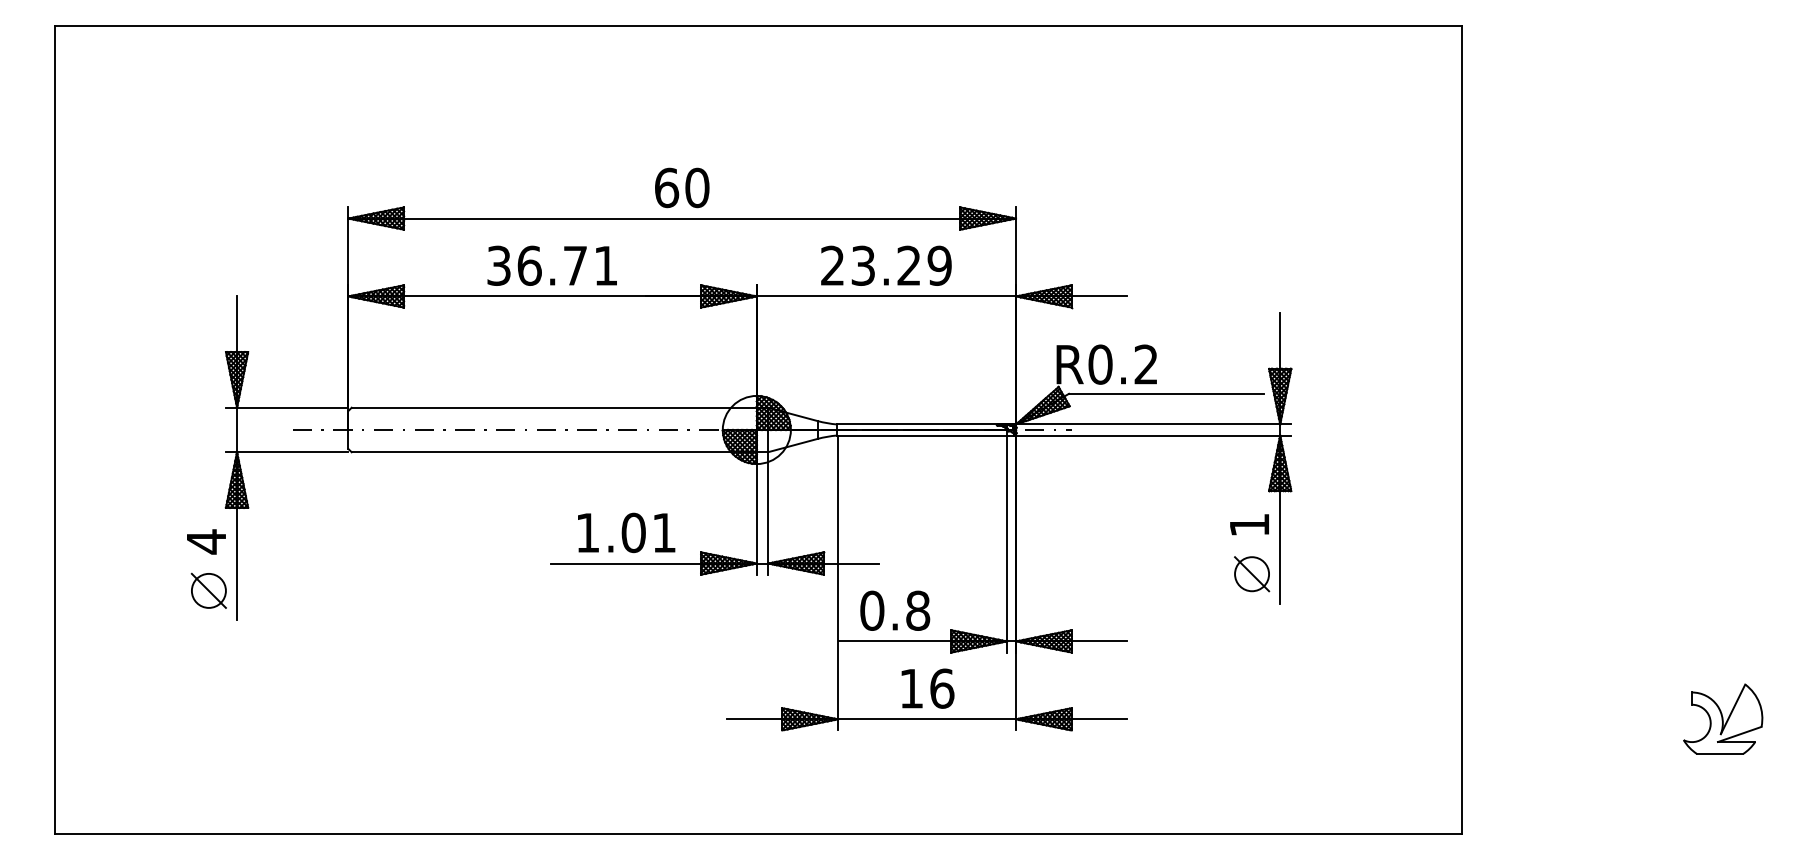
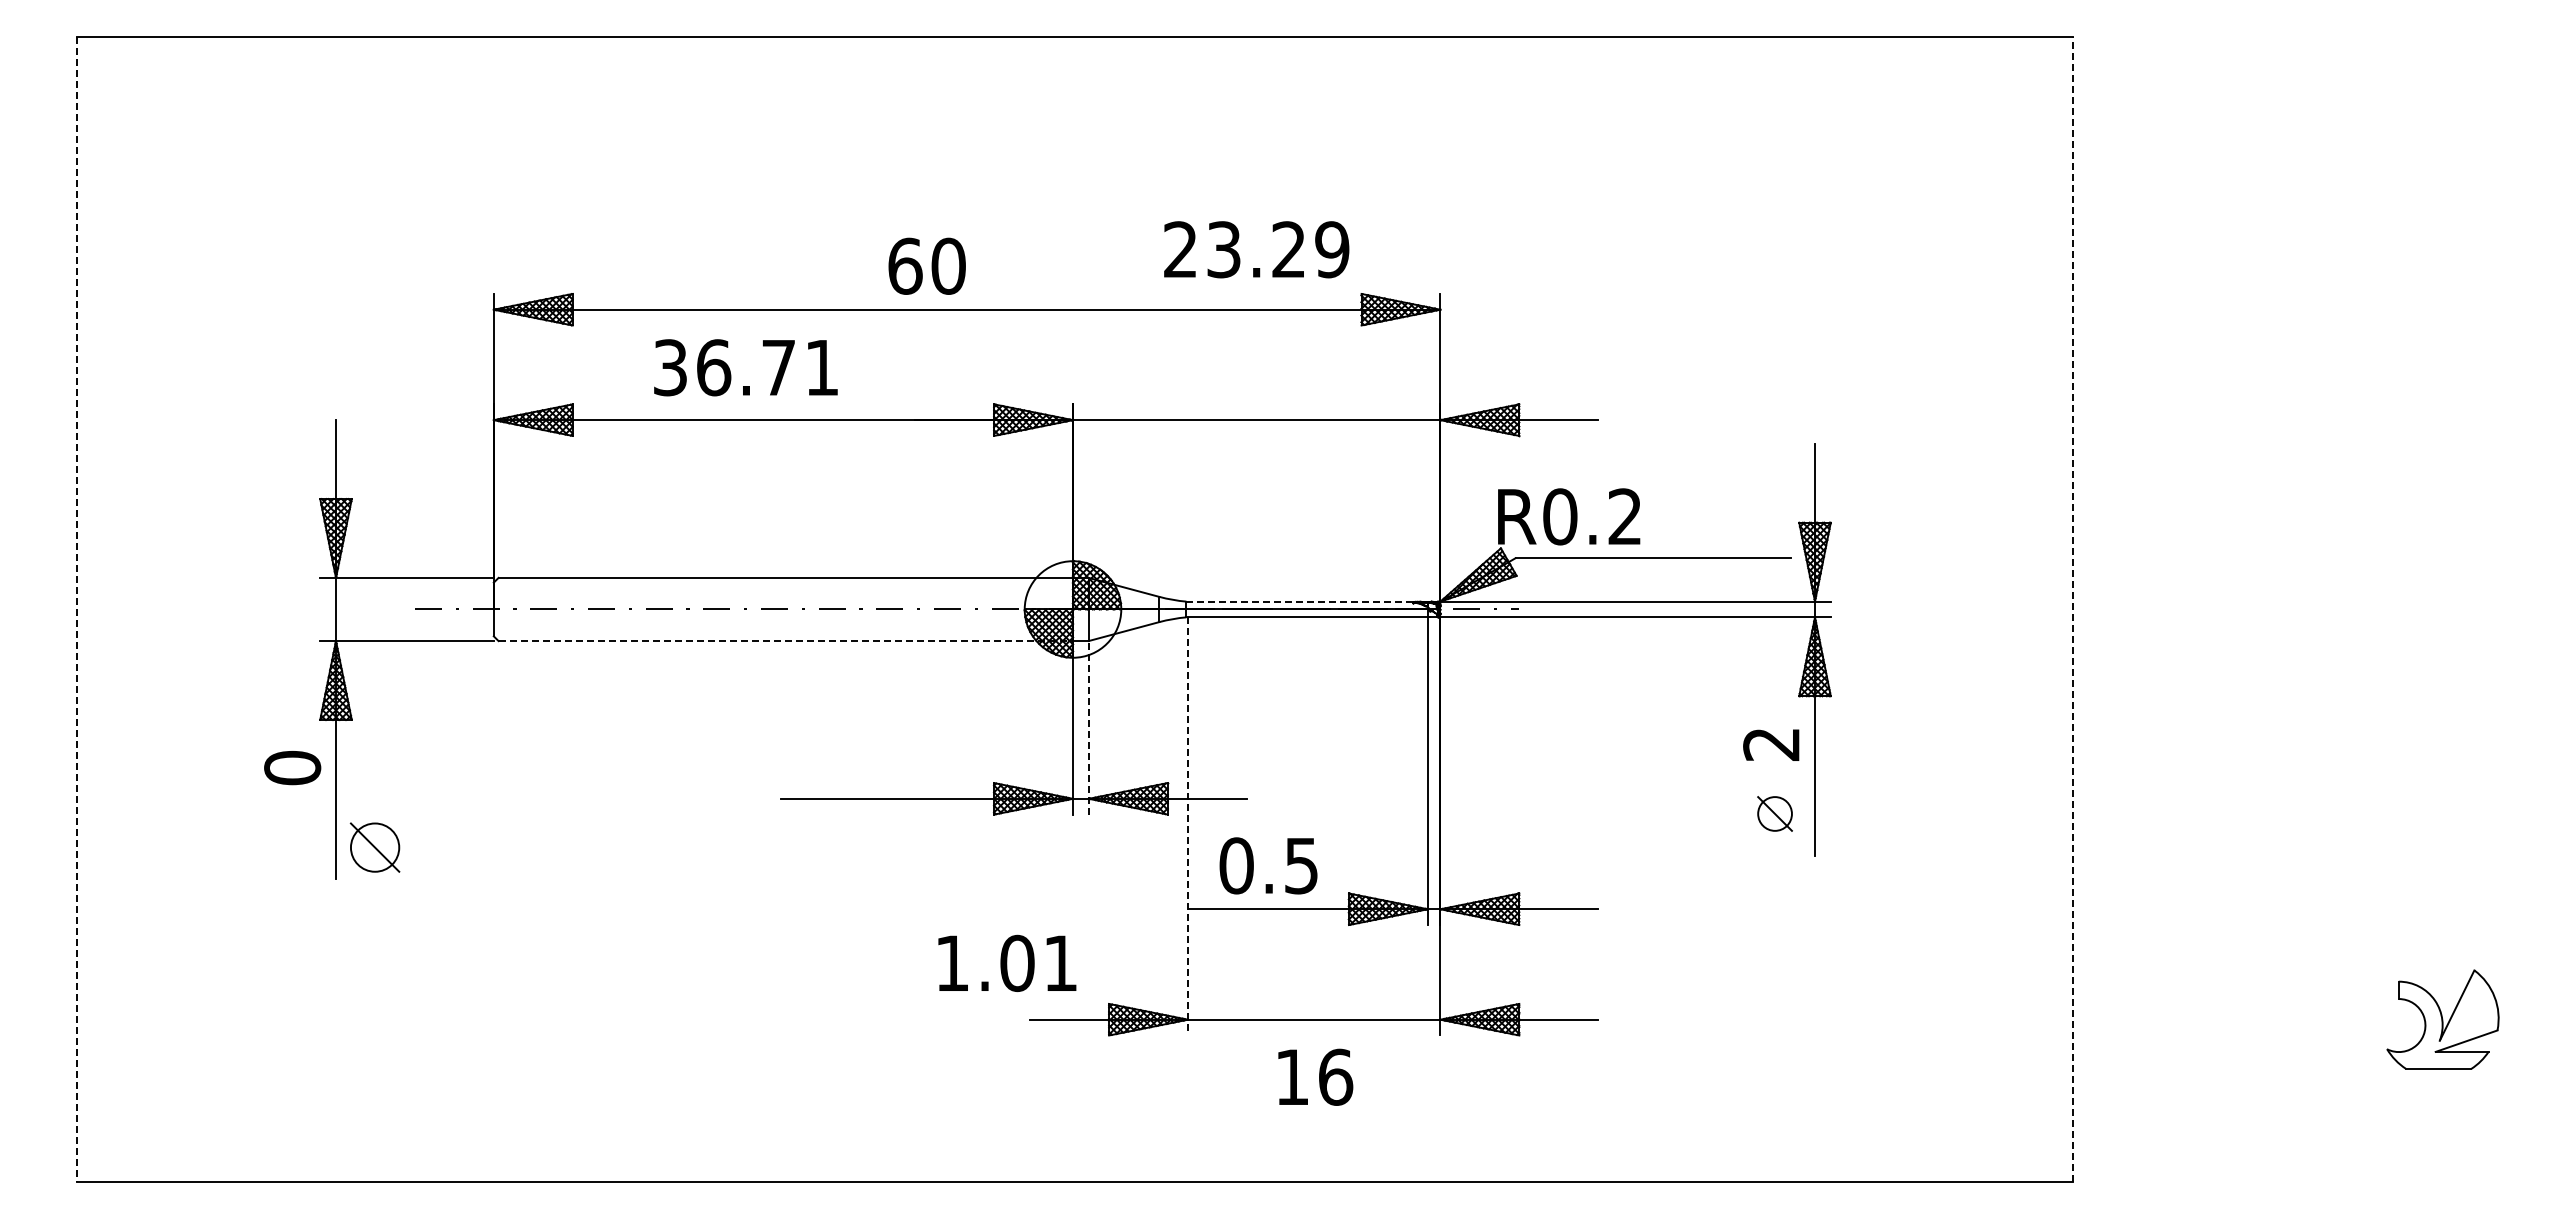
text: (681, 187) -> (926, 265), moved
text: (551, 265) -> (745, 367), moved
text: (886, 265) -> (1256, 249), moved
line: (922, 424) -> (1307, 601), solid -> dashed
line: (54, 430) -> (77, 609), solid -> dashed
line: (1462, 430) -> (2073, 609), solid -> dashed
line: (554, 452) -> (786, 641), solid -> dashed
line: (767, 513) -> (1088, 727), solid -> dashed
text: (1249, 525) -> (1771, 744), 1 -> 2
text: (626, 532) -> (1007, 962), moved
text: (206, 542) -> (292, 768), 4 -> 0
part: (1251, 573) -> (1774, 813), size x0.7
line: (838, 583) -> (1188, 826), solid -> dashed
part: (208, 590) -> (374, 847), moved
text: (918, 610) -> (1301, 865), 0.8 -> 0.5
text: (927, 688) -> (1315, 1076), moved

